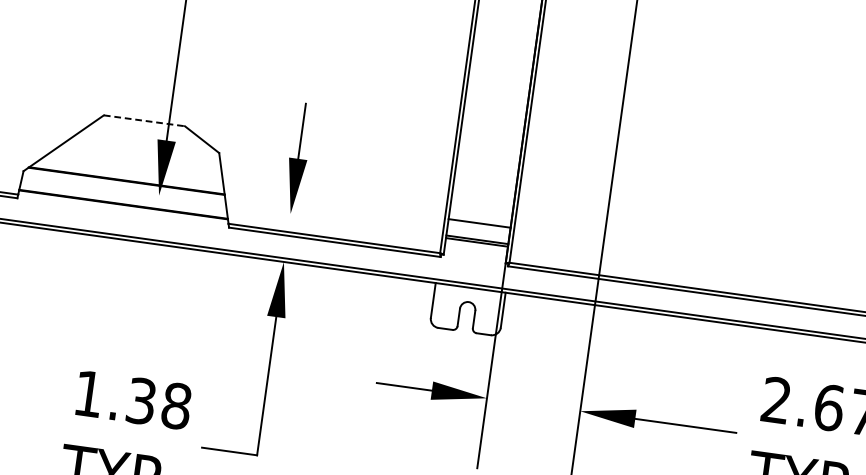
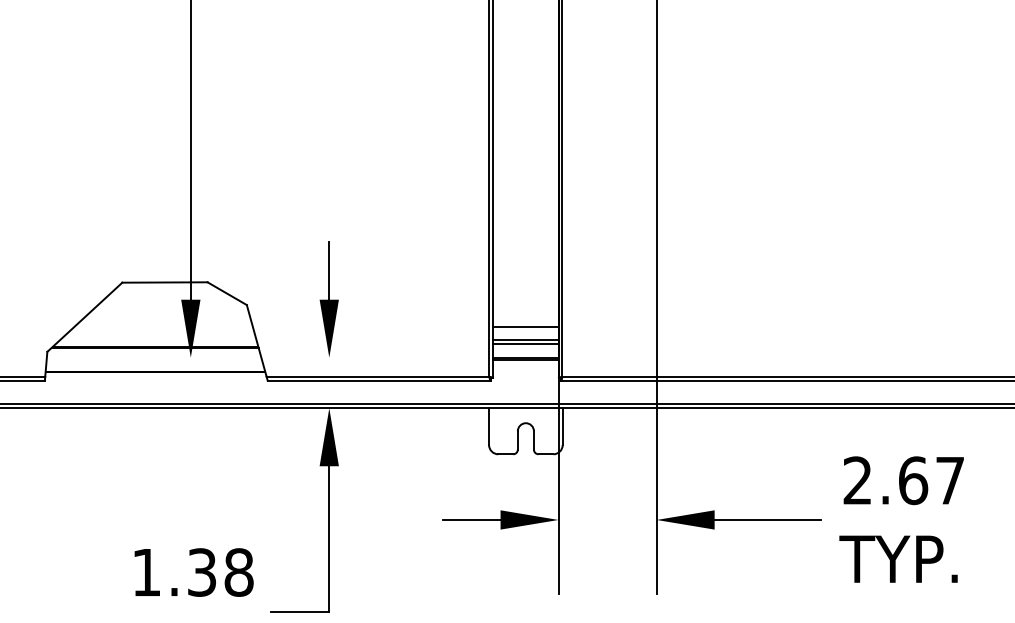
line: (143, 120) -> (164, 282), dashed -> solid
line: (481, 210) -> (525, 326), added
line: (478, 226) -> (525, 343), added

